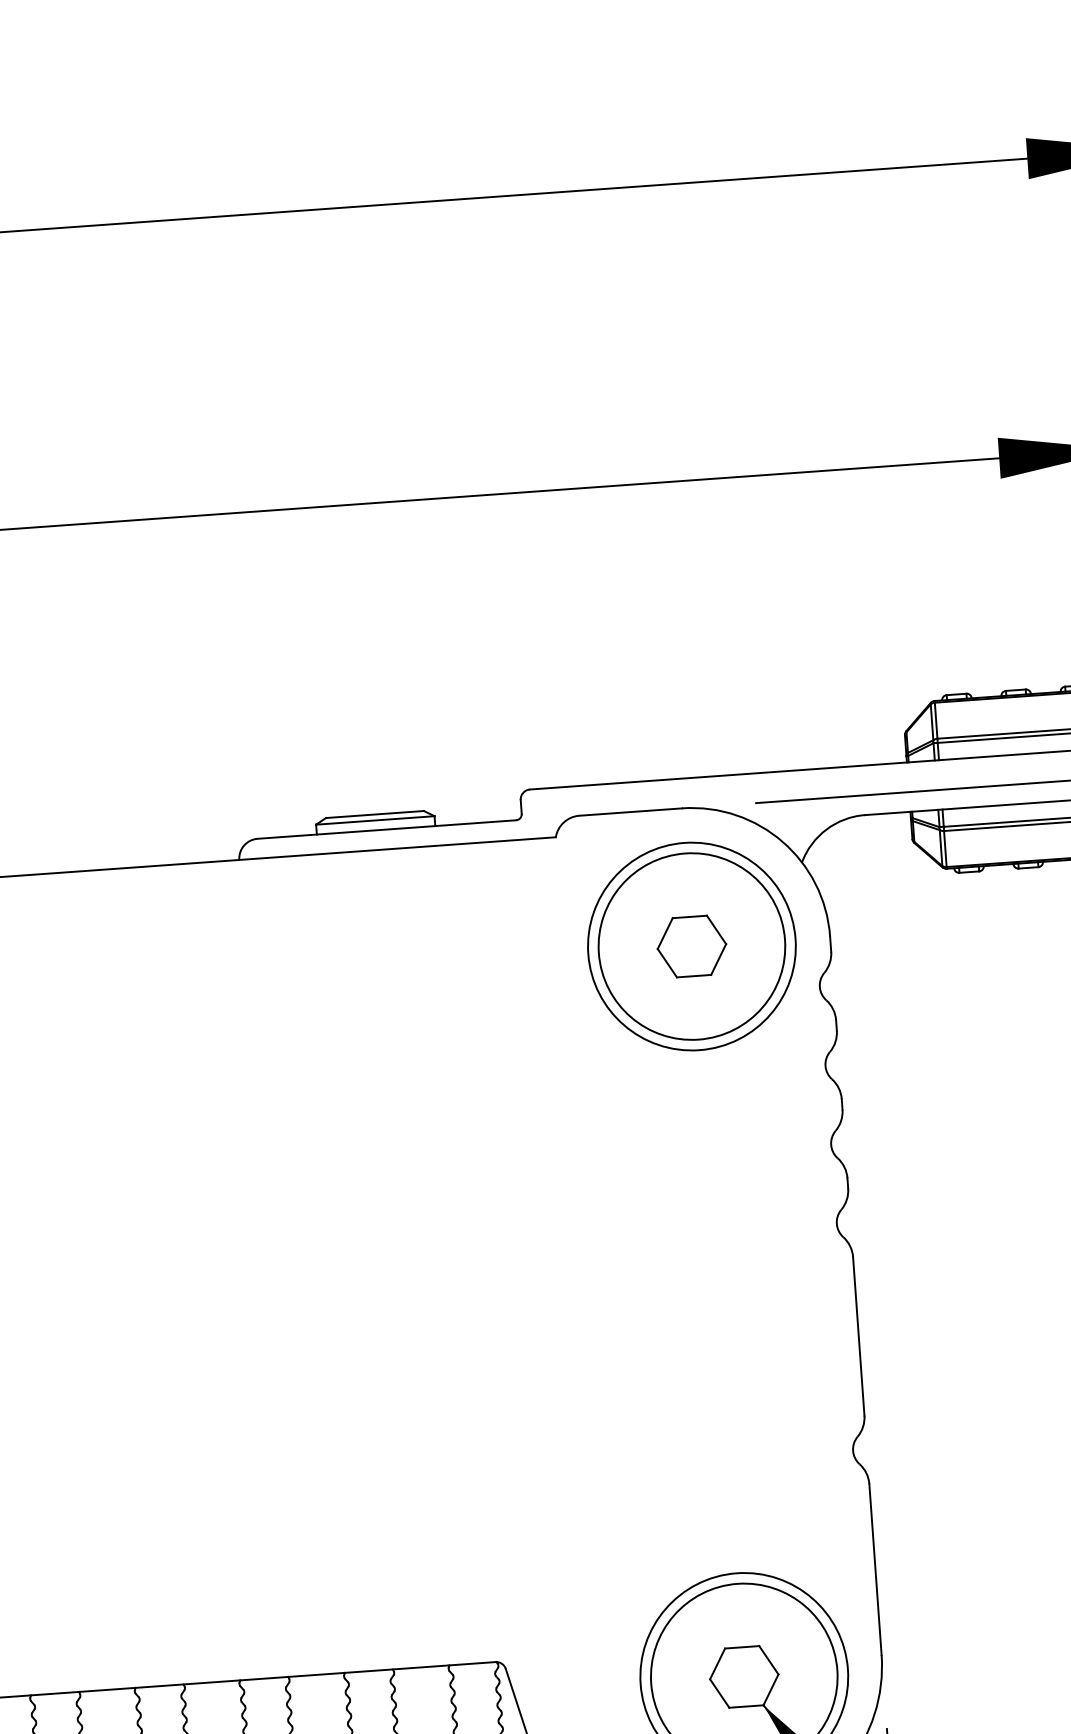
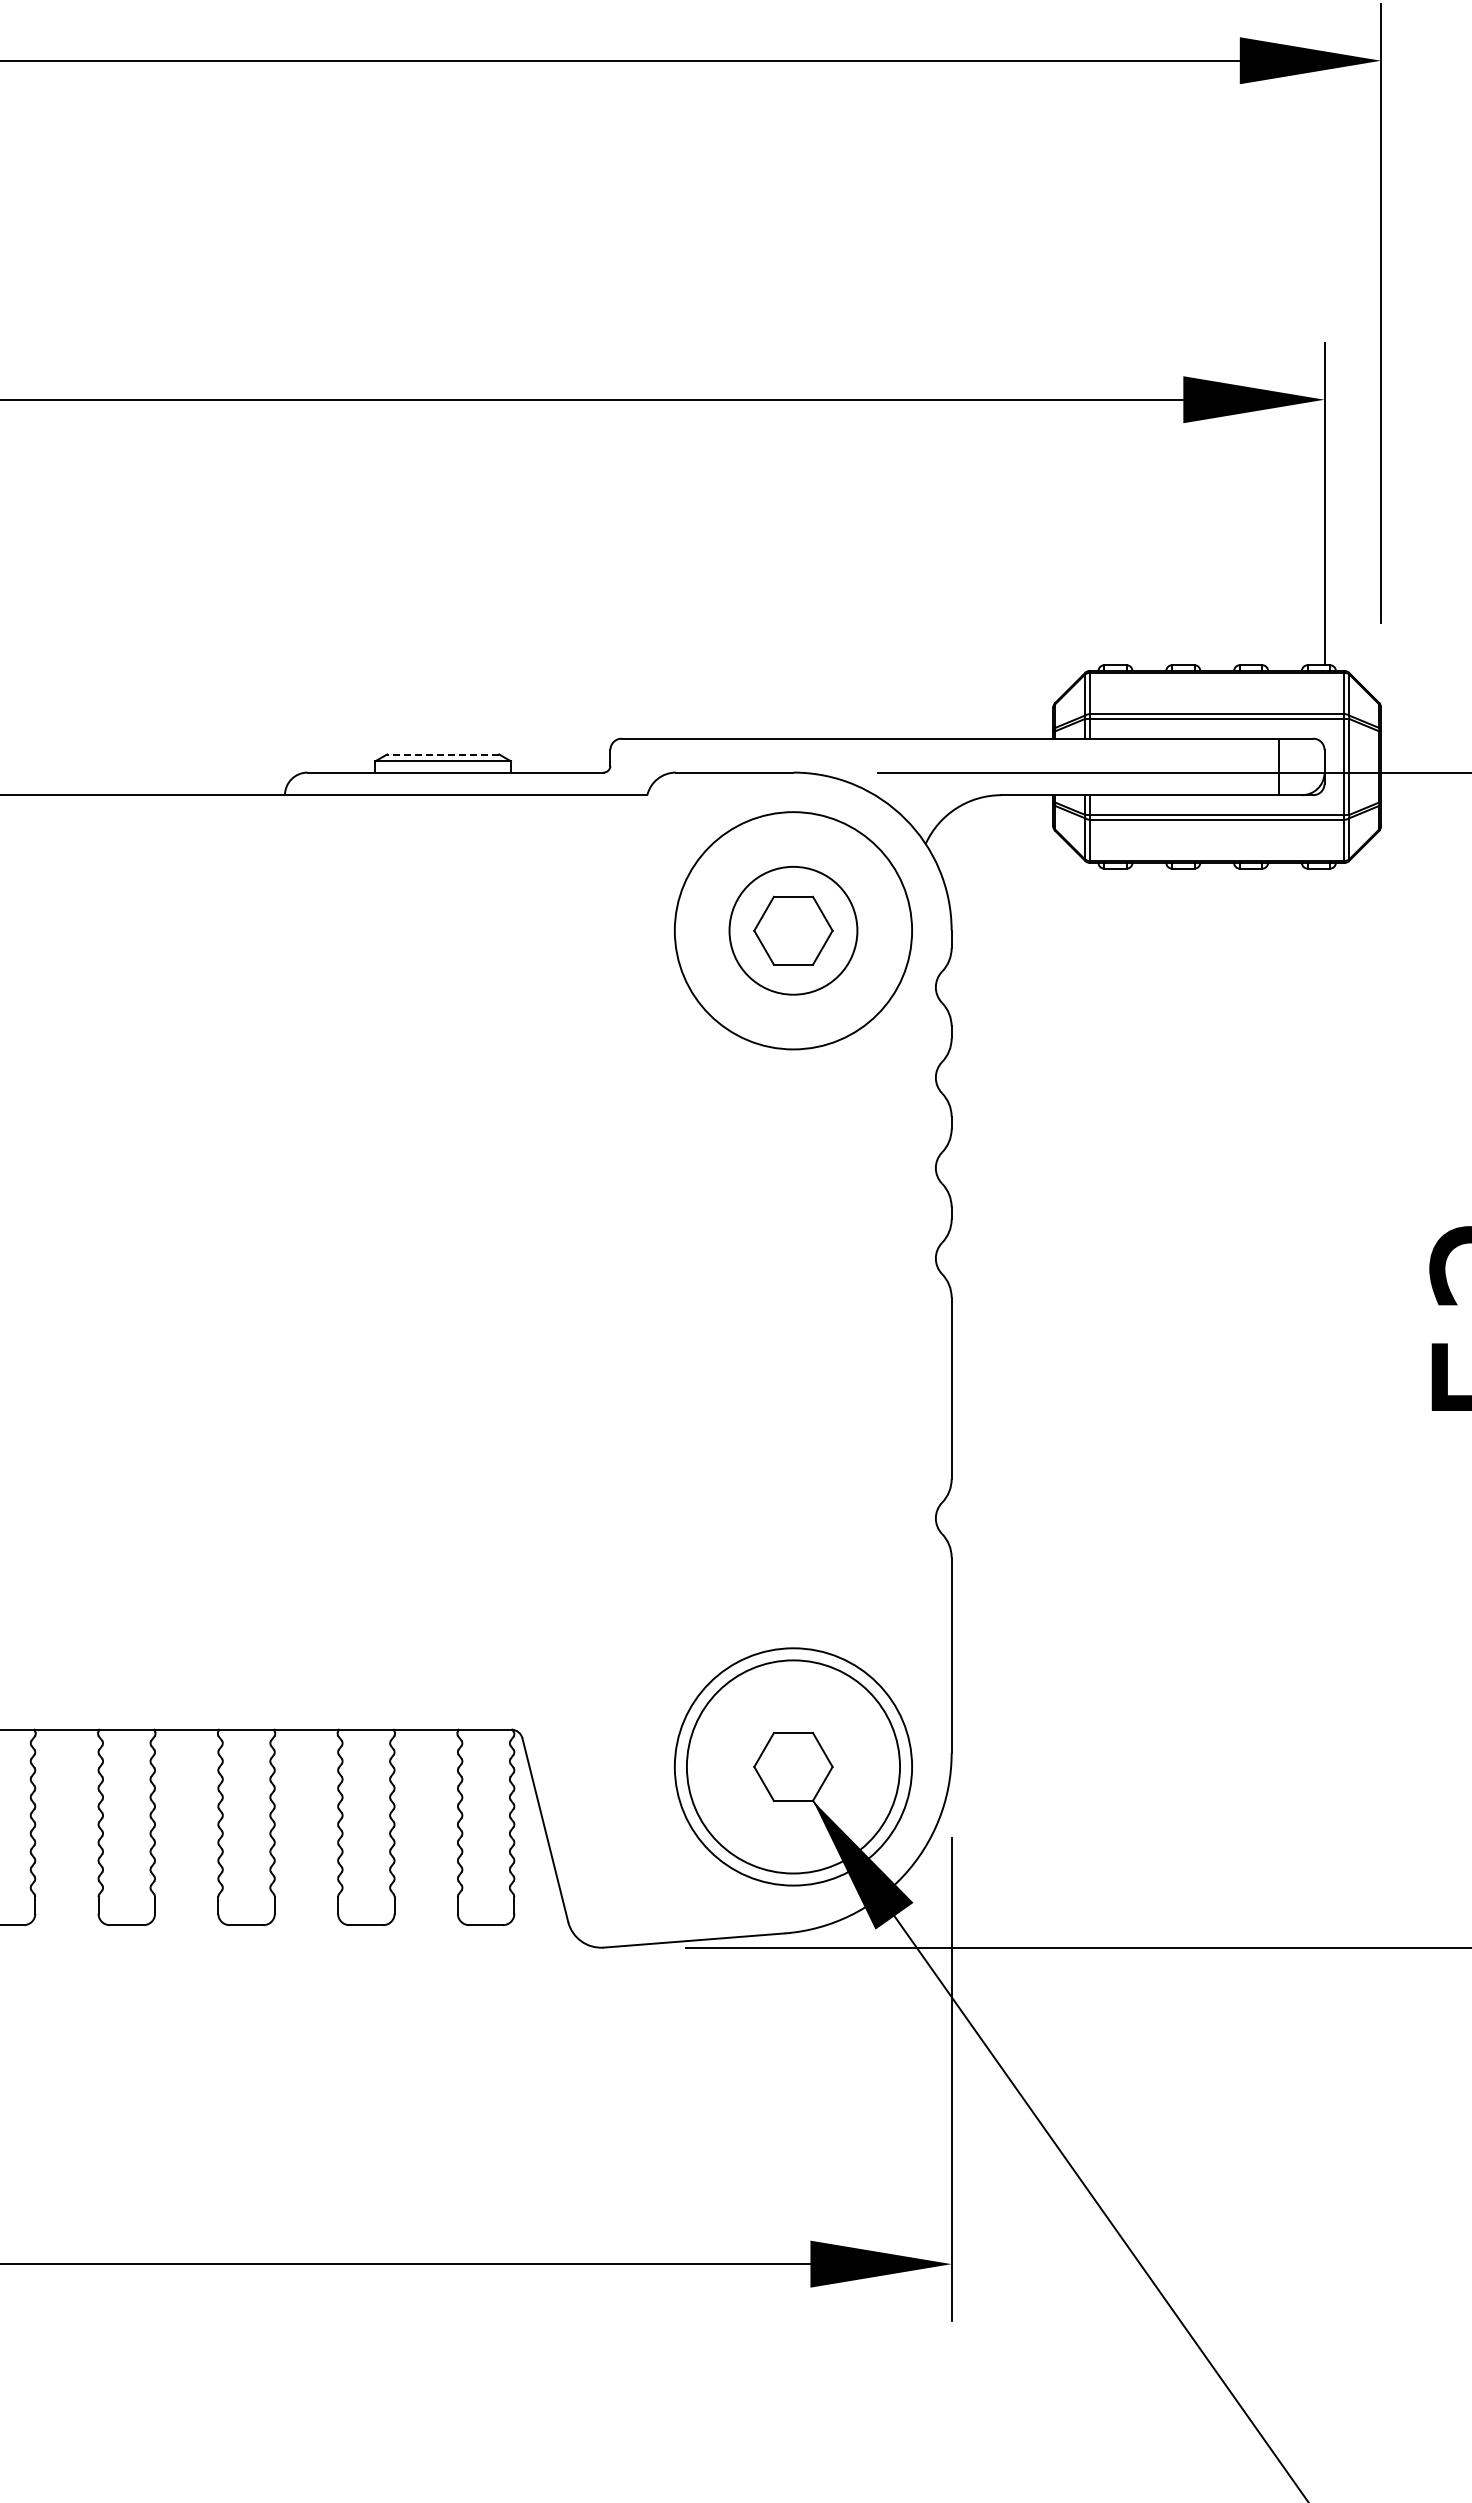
line: (374, 814) -> (442, 754), solid -> dashed
circle: (691, 946) -> (793, 930), size x0.6

